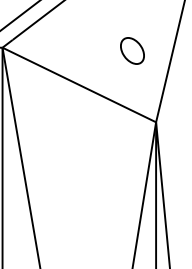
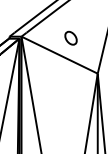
part: (131, 49) -> (70, 37), moved

